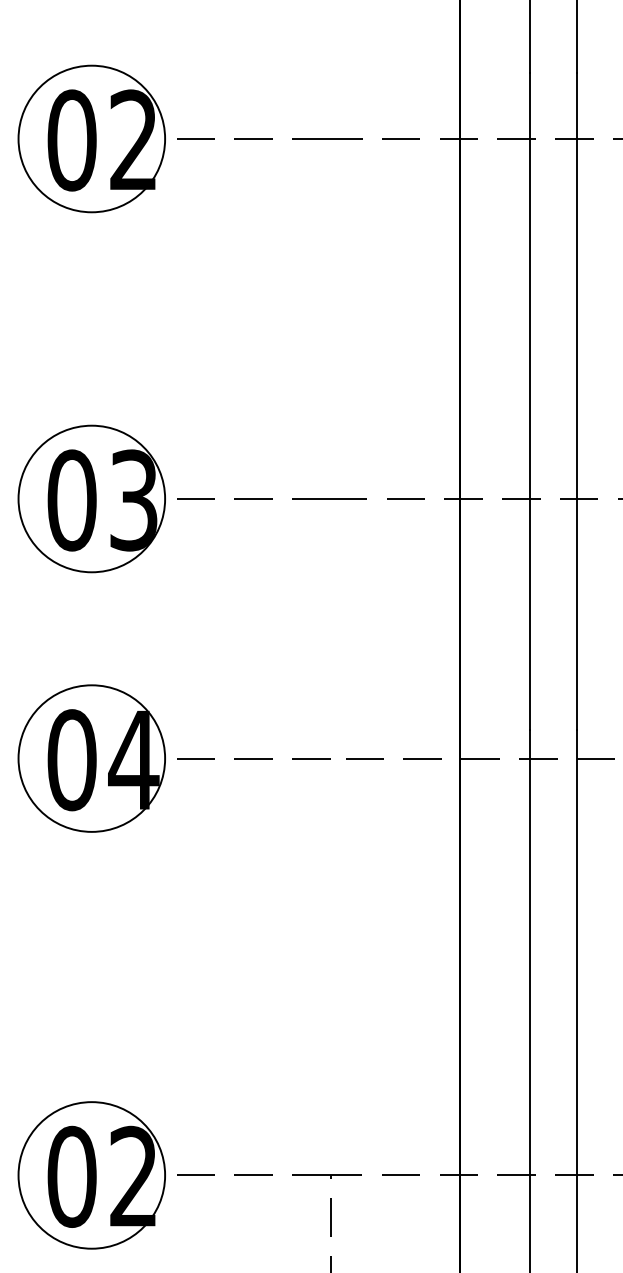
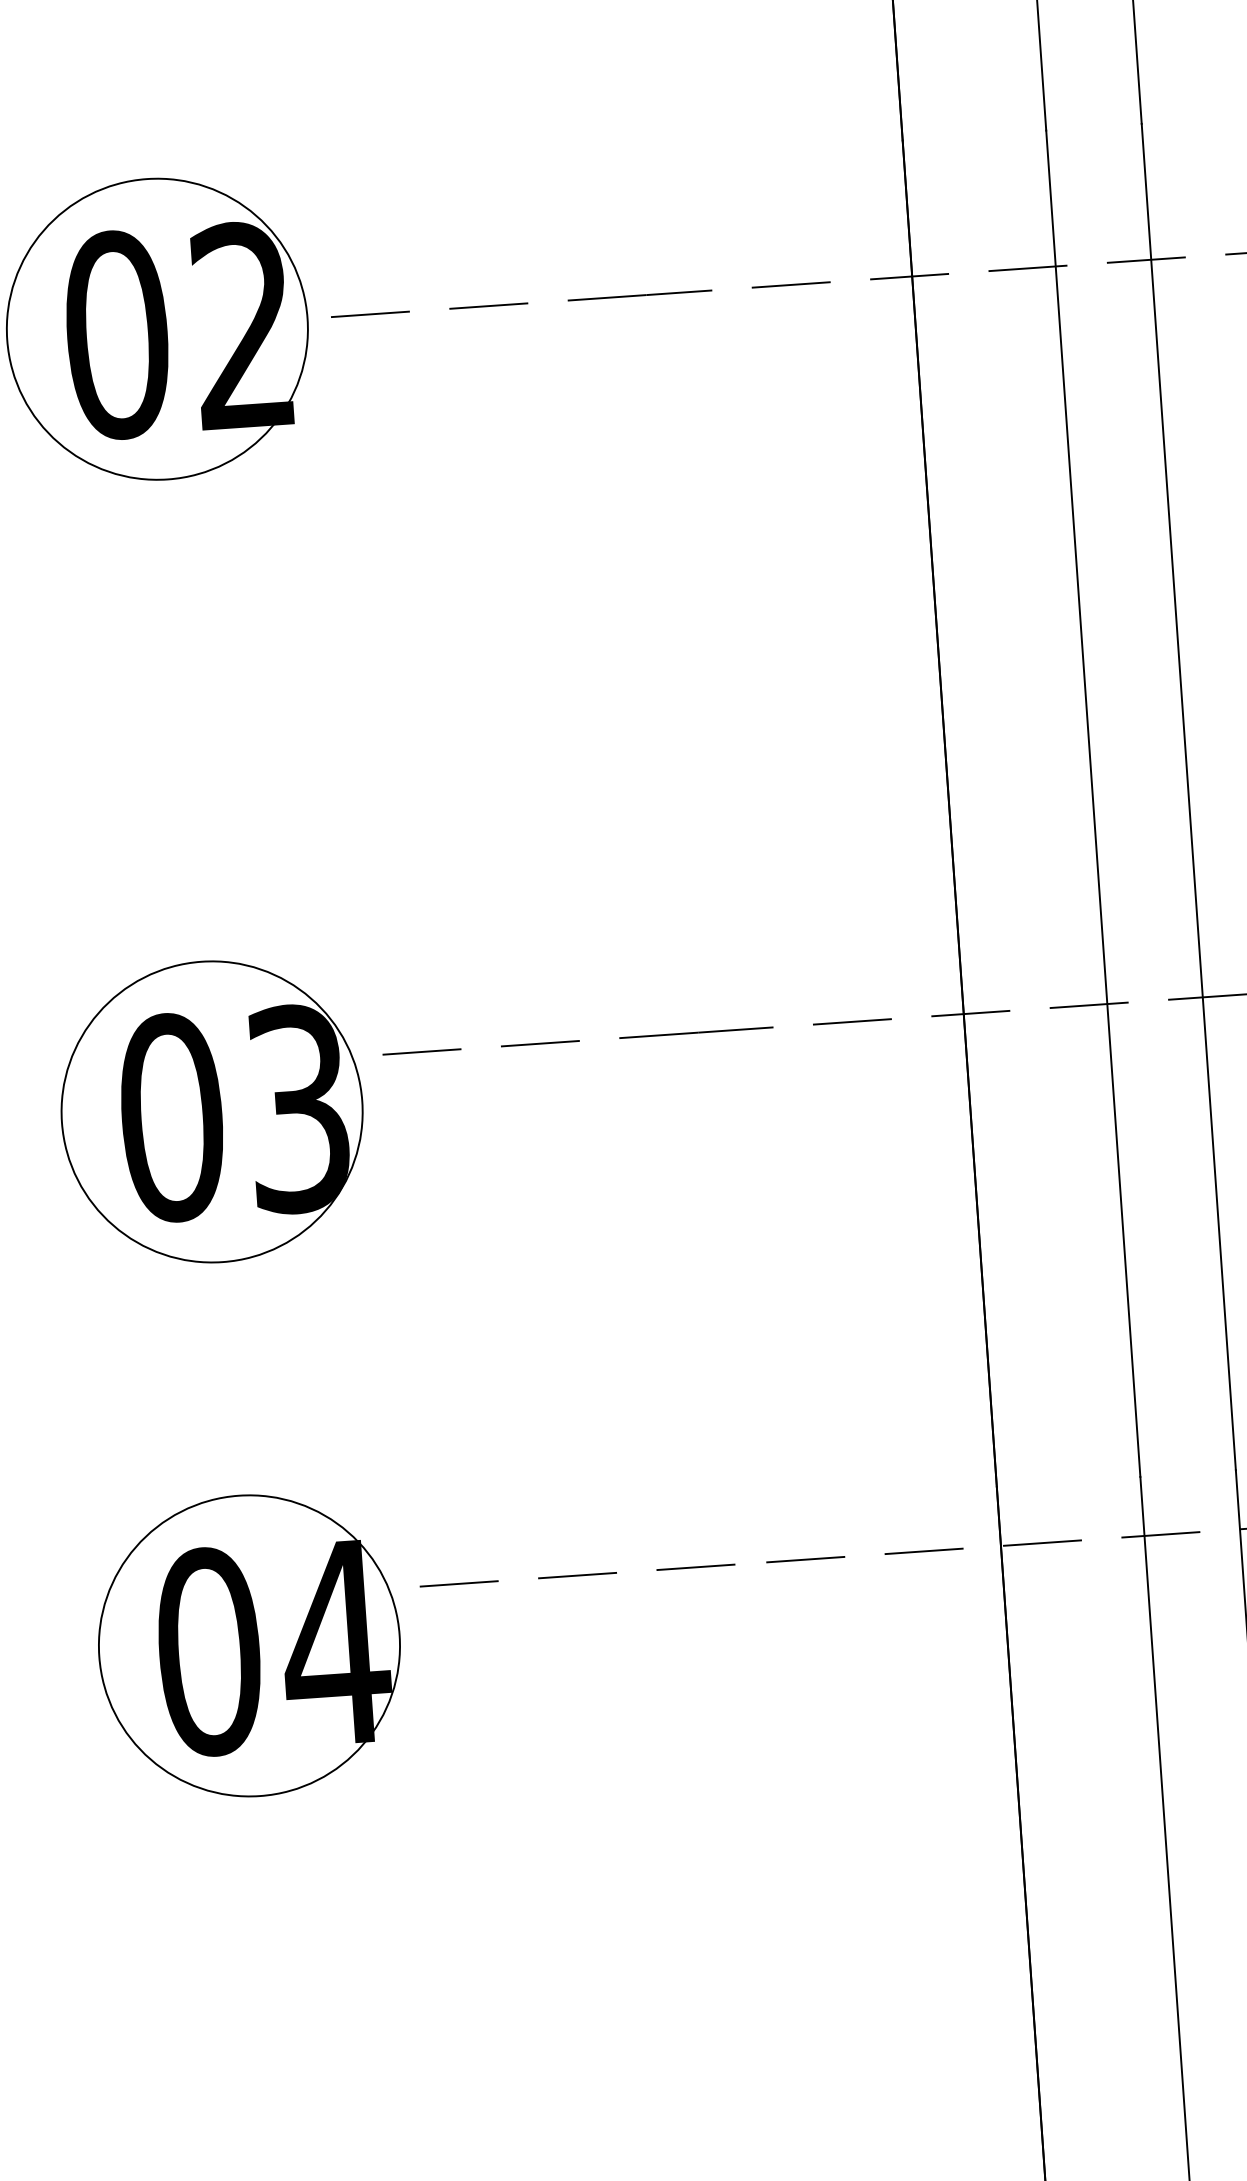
part: (91, 498) -> (211, 1110), moved
part: (91, 758) -> (248, 1645), moved

